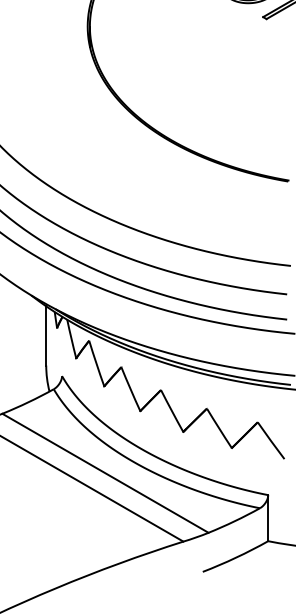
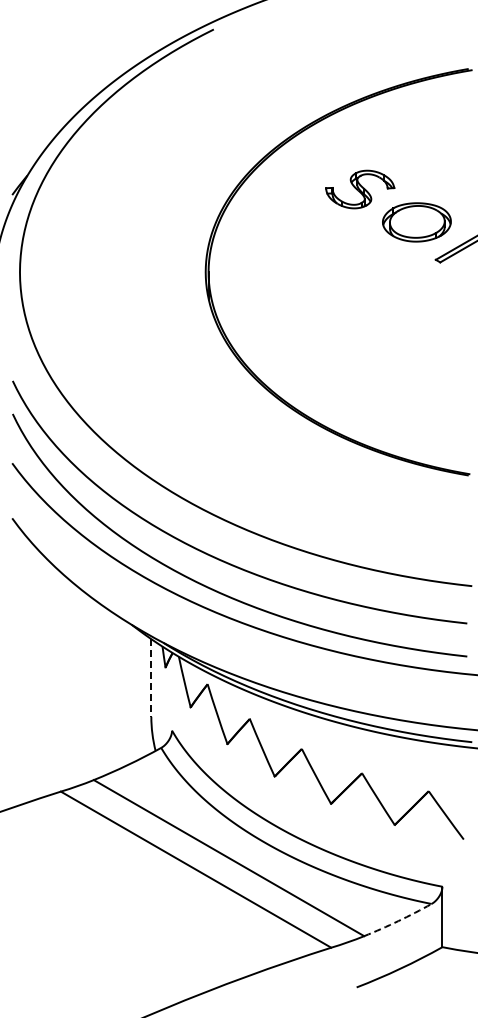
line: (46, 335) -> (151, 677), solid -> dashed
arc: (234, 521) -> (398, 921), solid -> dashed

